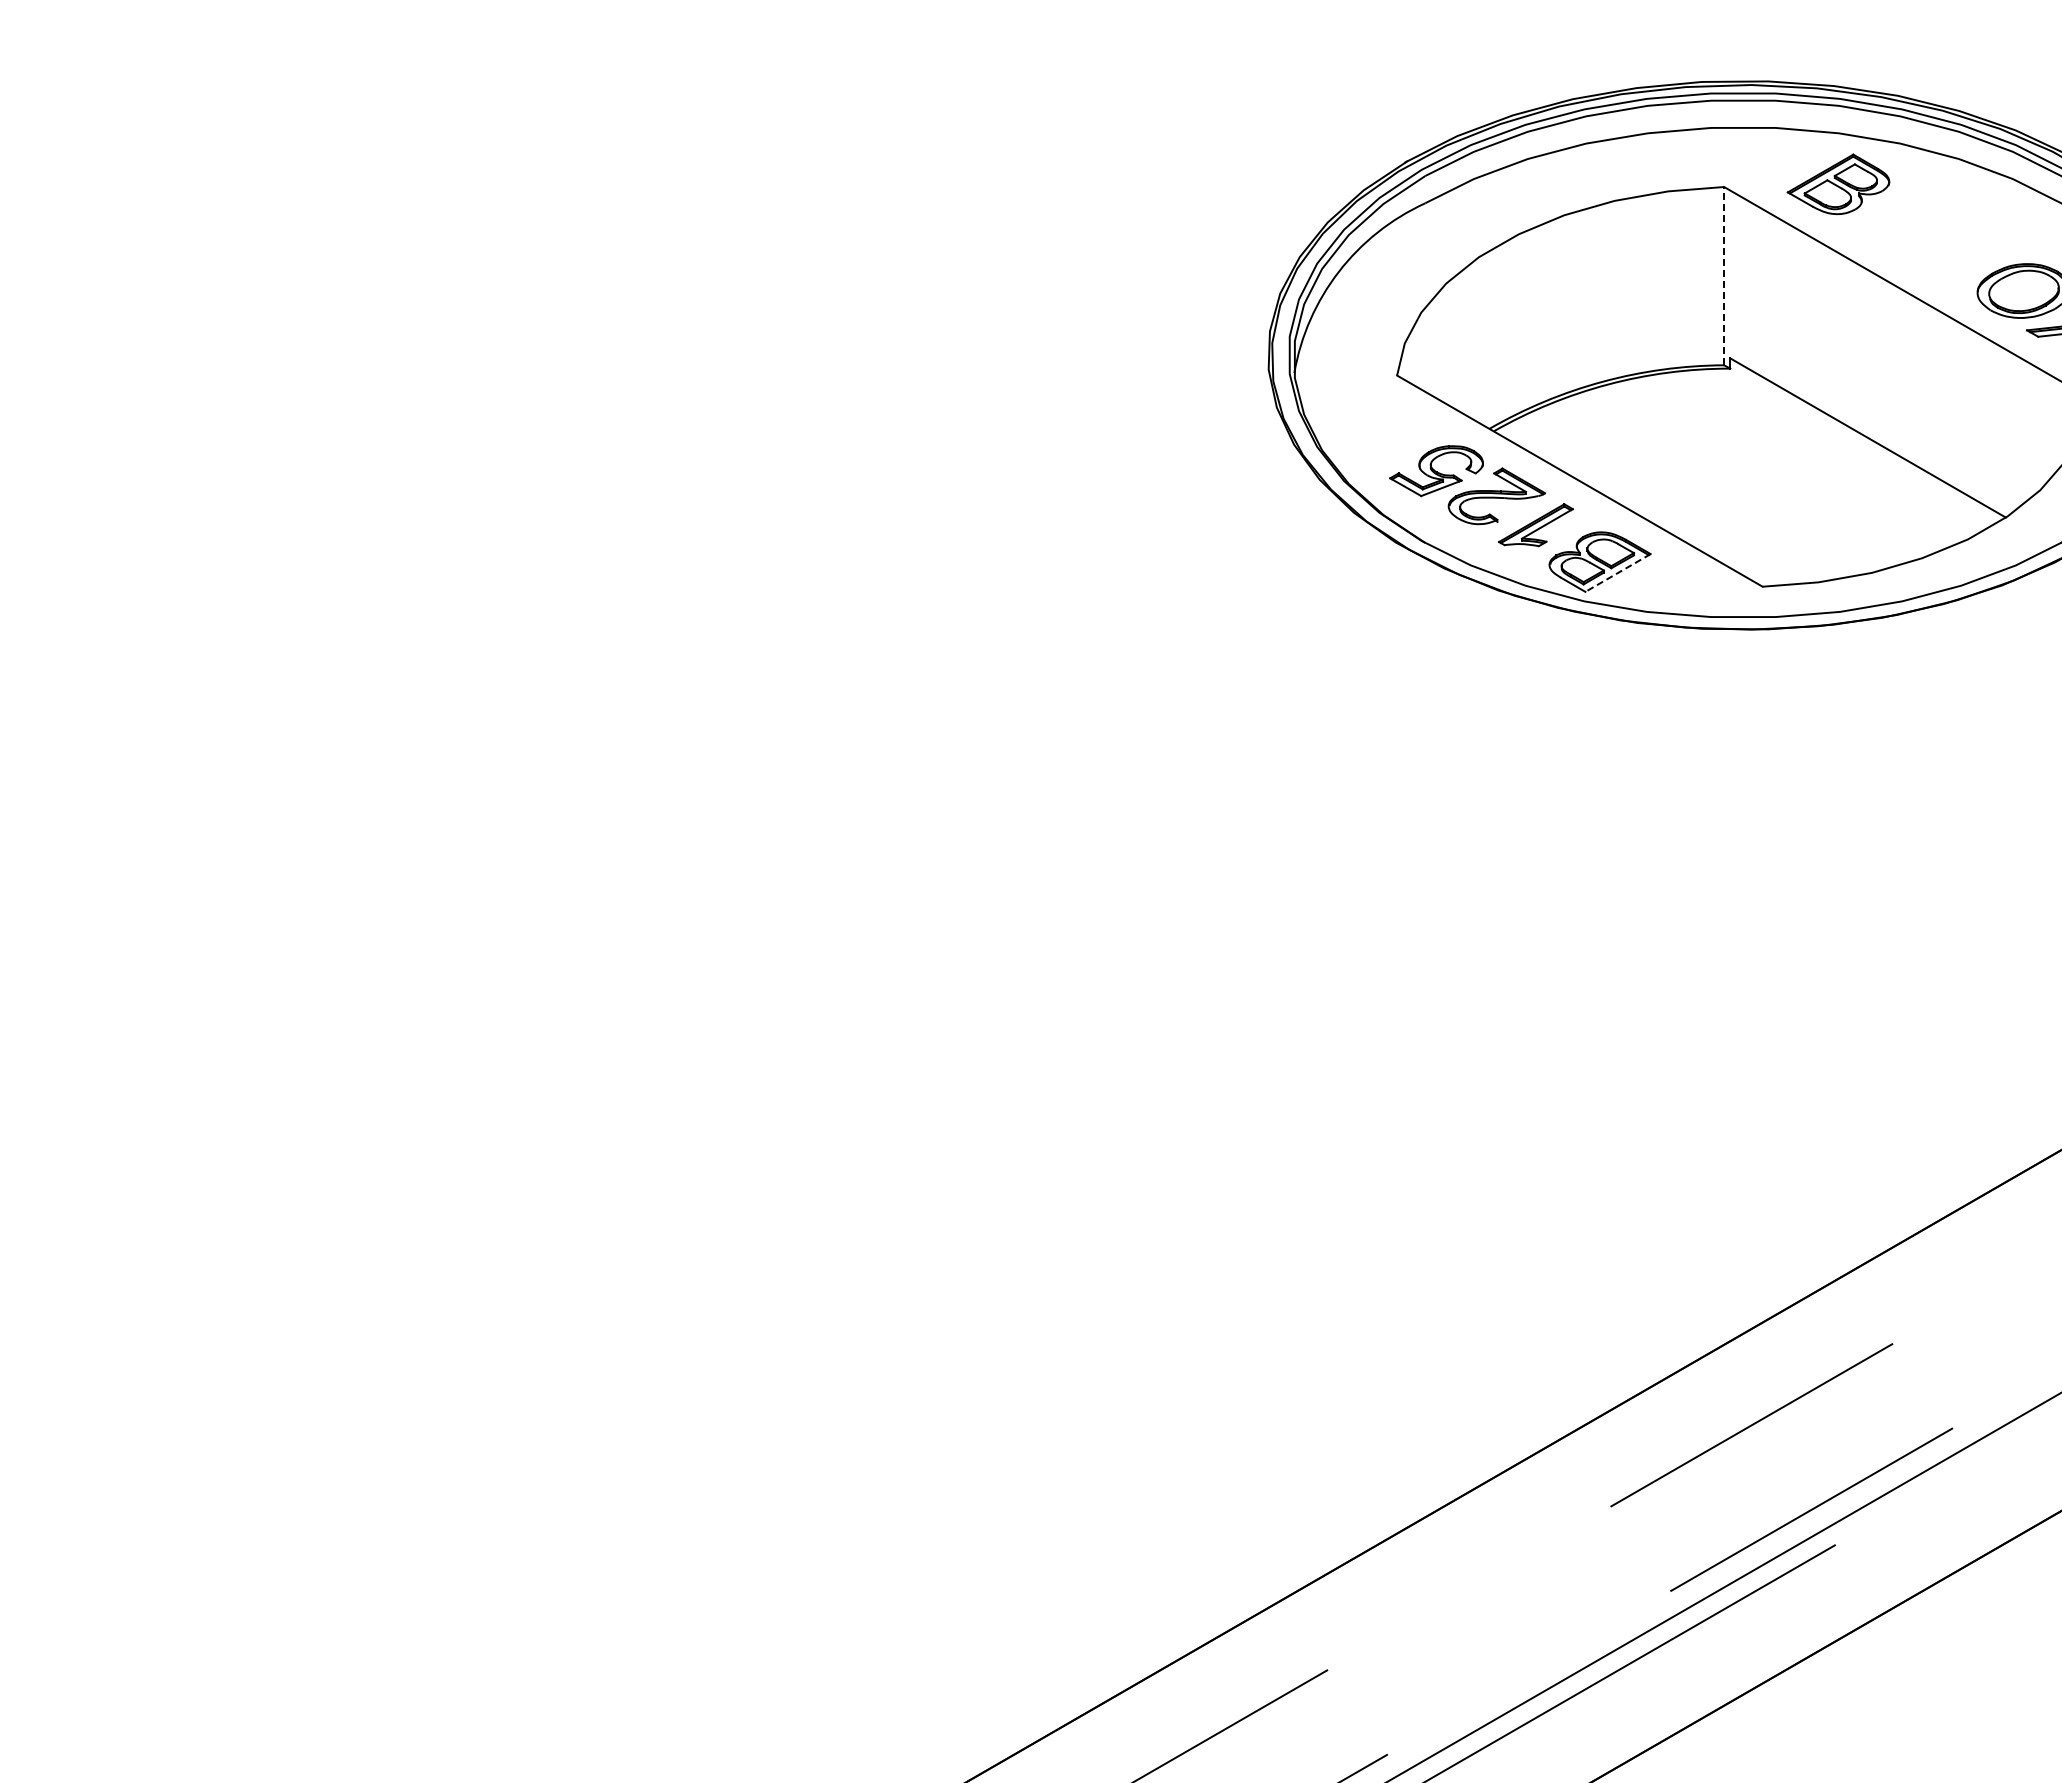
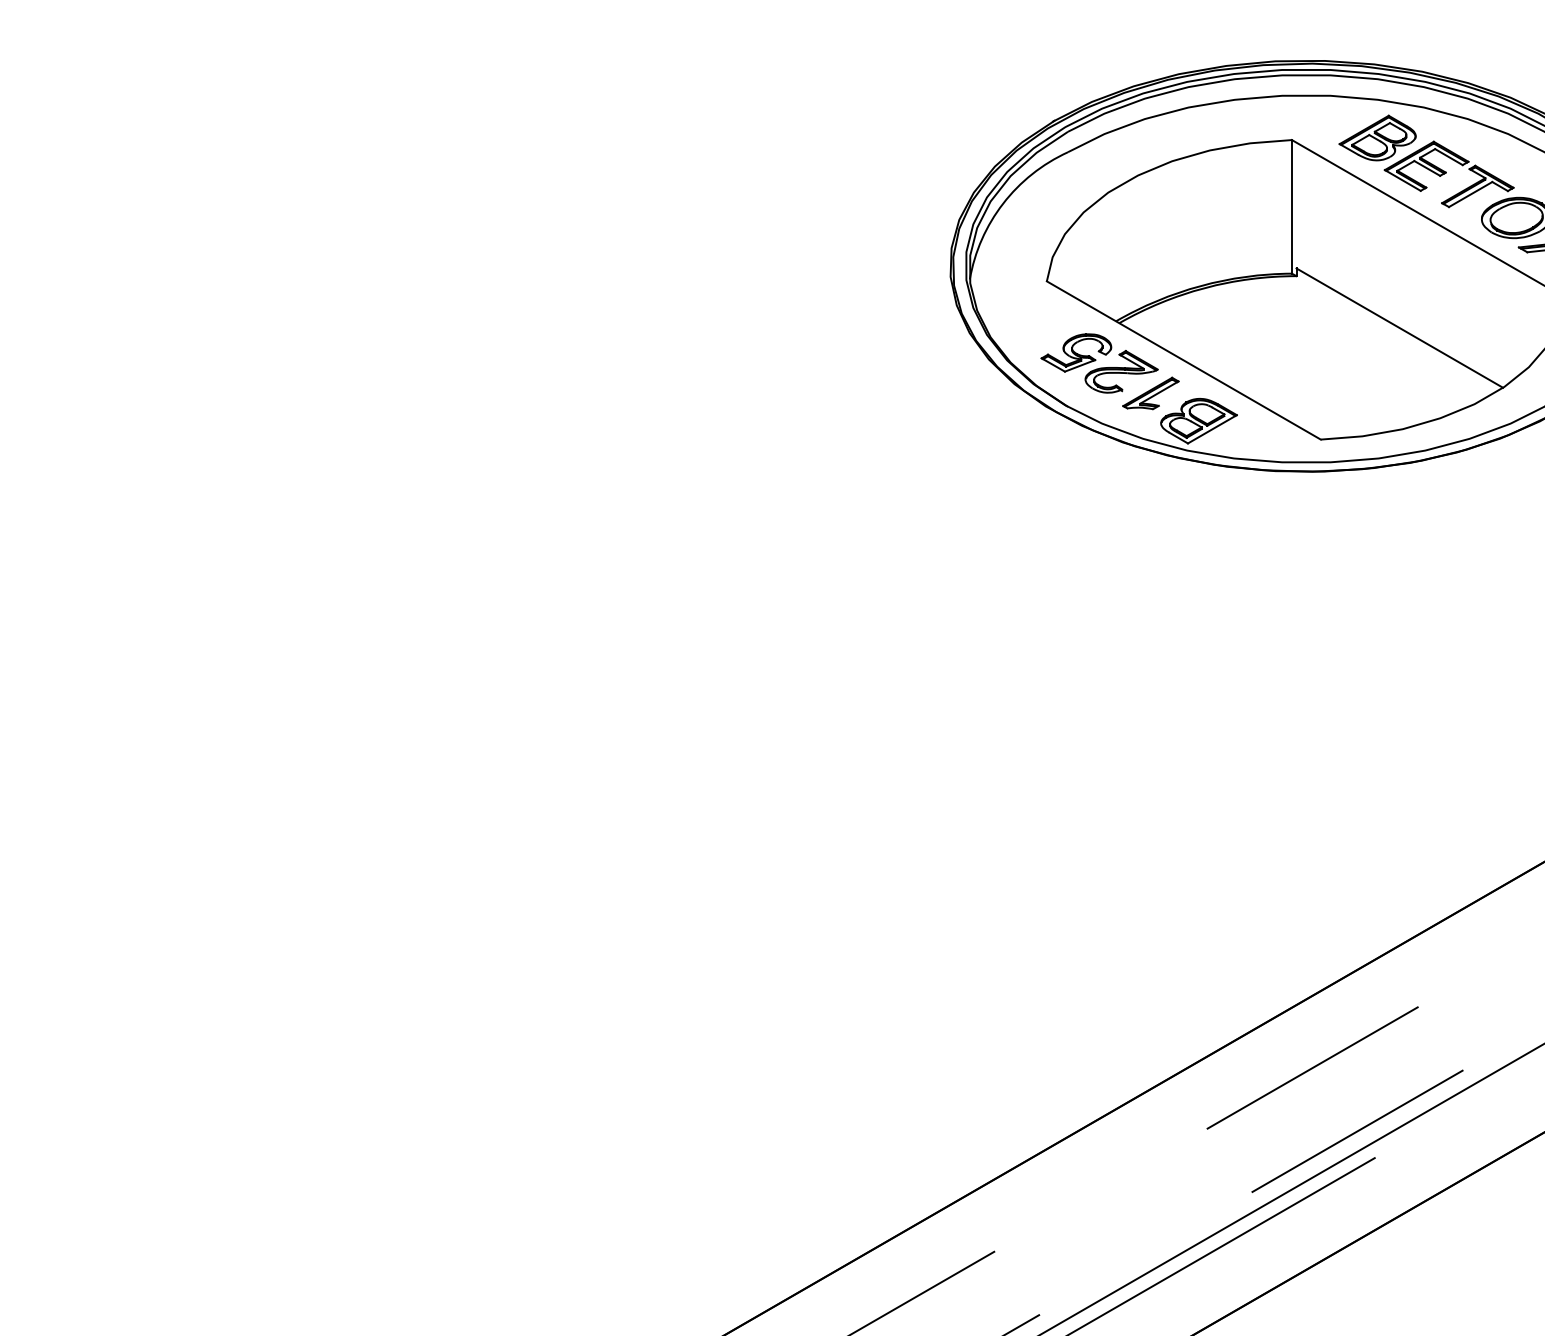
part: (1933, 232) -> (1448, 174), added
line: (1724, 275) -> (1292, 206), dashed -> solid
line: (1618, 572) -> (1212, 428), dashed -> solid

